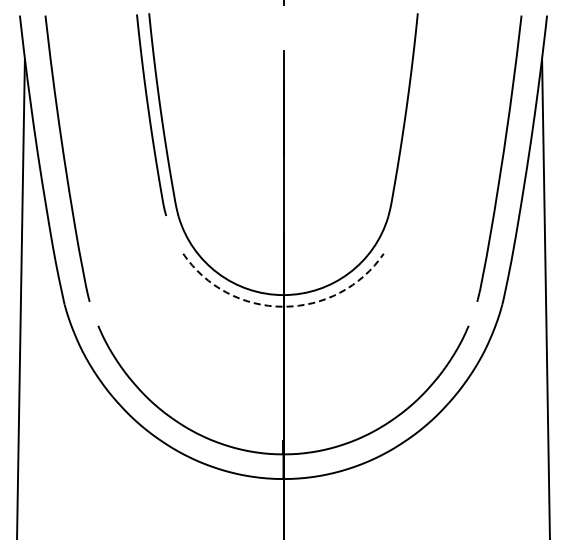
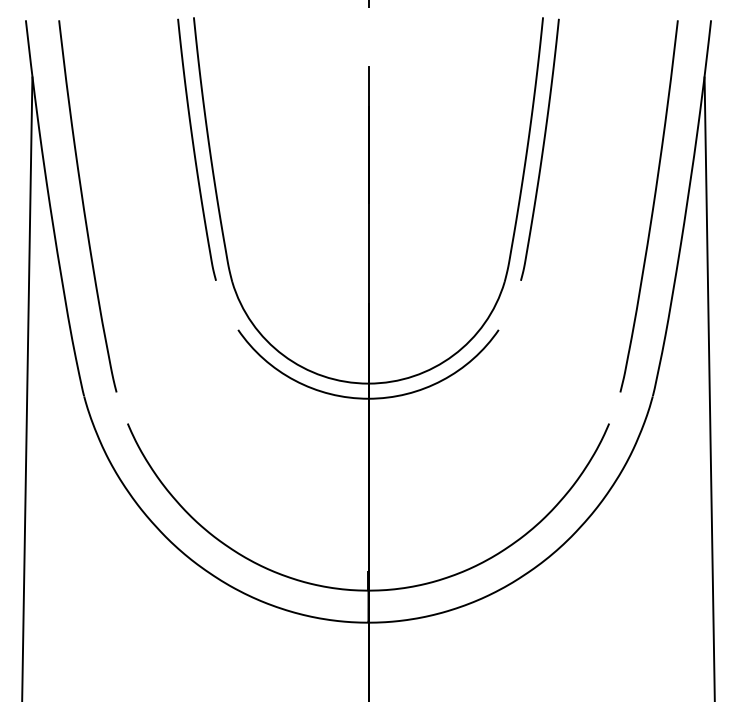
curve: (416, 115) -> (541, 150), added
arc: (283, 306) -> (368, 398), dashed -> solid

